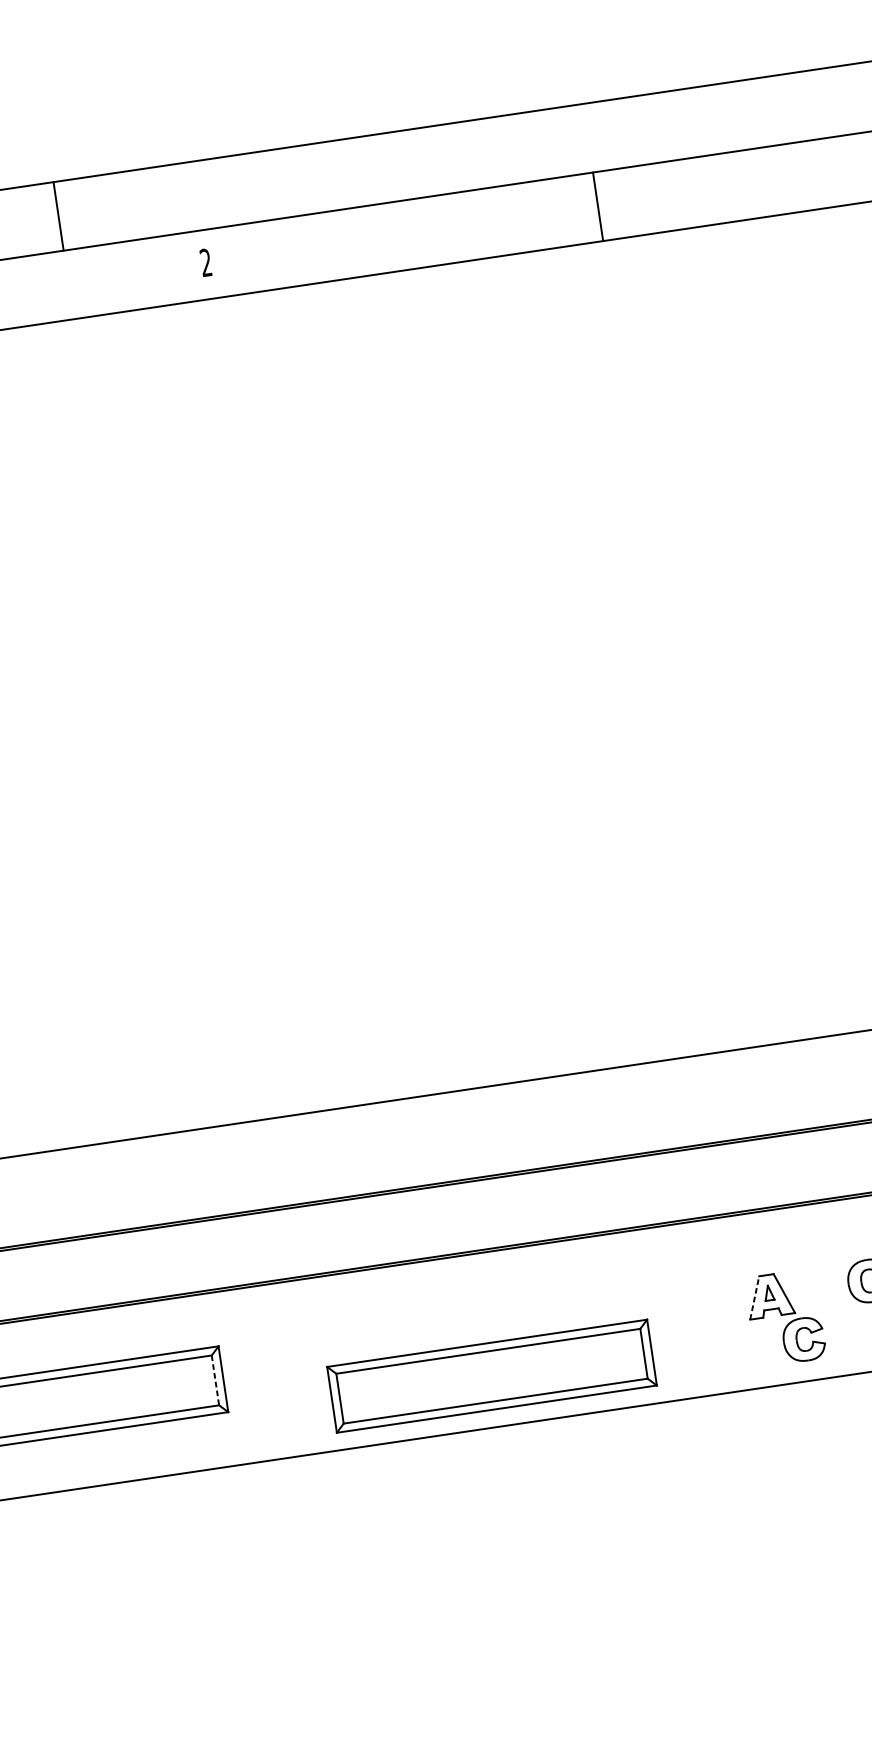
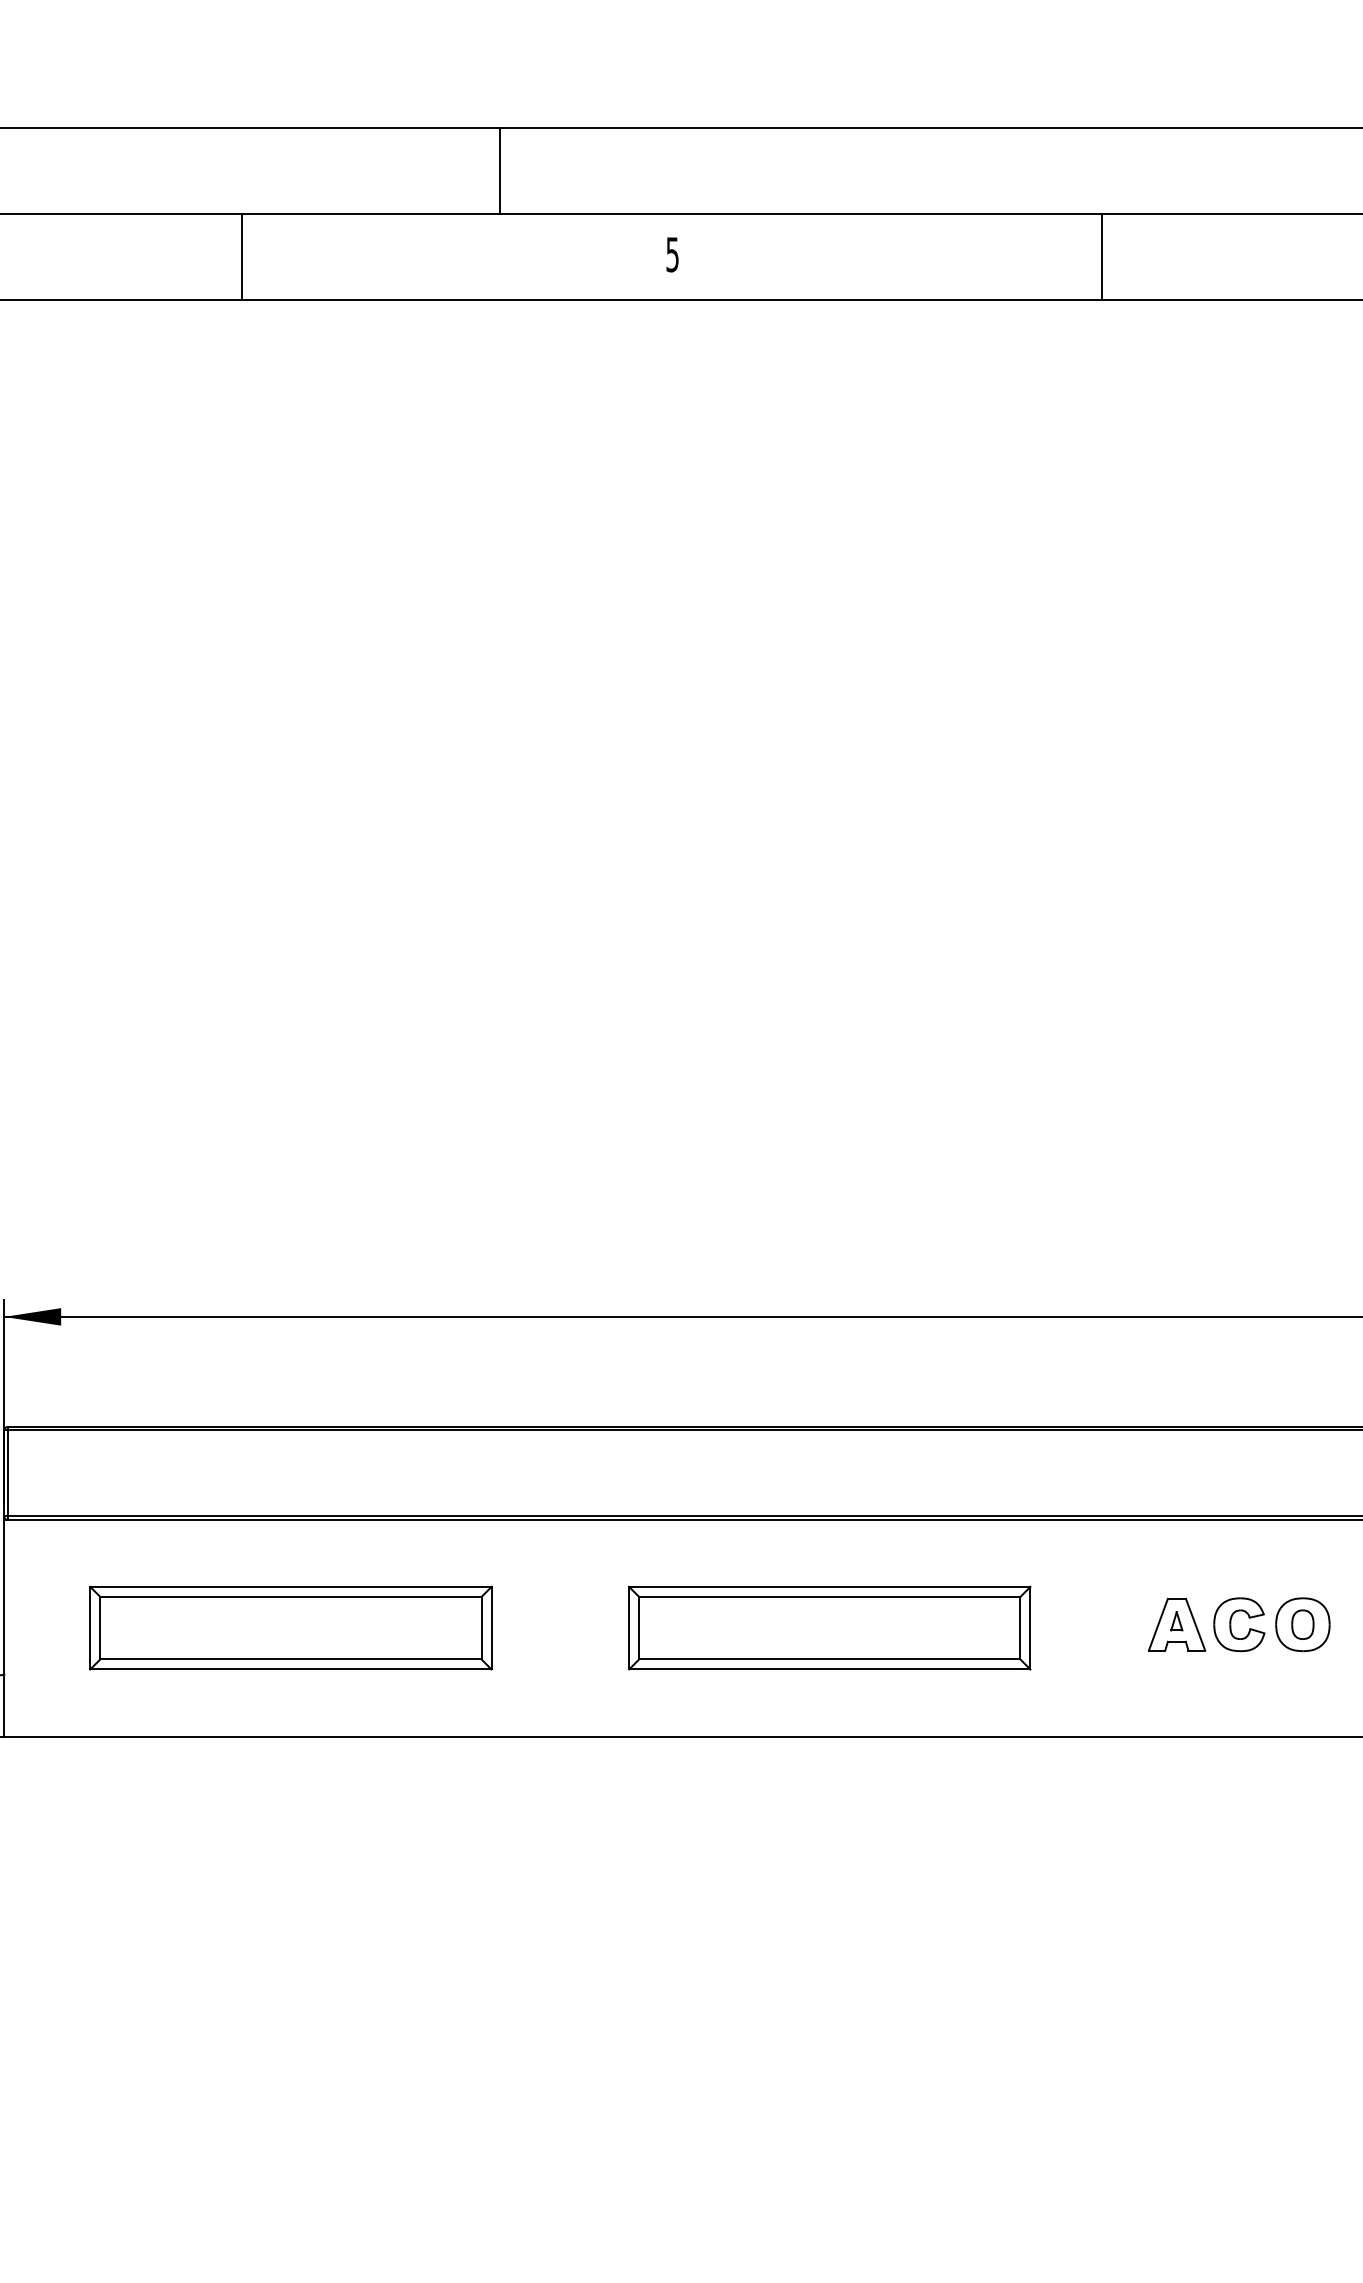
line: (597, 207) -> (1101, 257), moved
text: (205, 262) -> (672, 254), 2 -> 5
line: (754, 1297) -> (1158, 1624), dashed -> solid
part: (797, 1340) -> (1231, 1624), moved
part: (491, 1375) -> (829, 1627), moved
line: (215, 1380) -> (481, 1628), dashed -> solid

